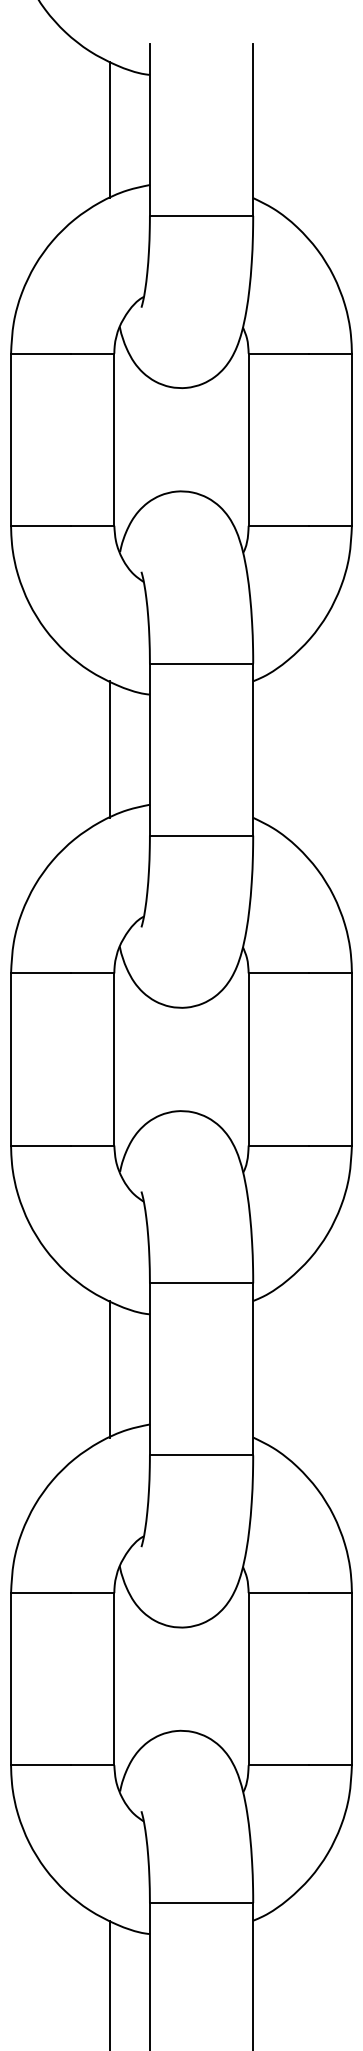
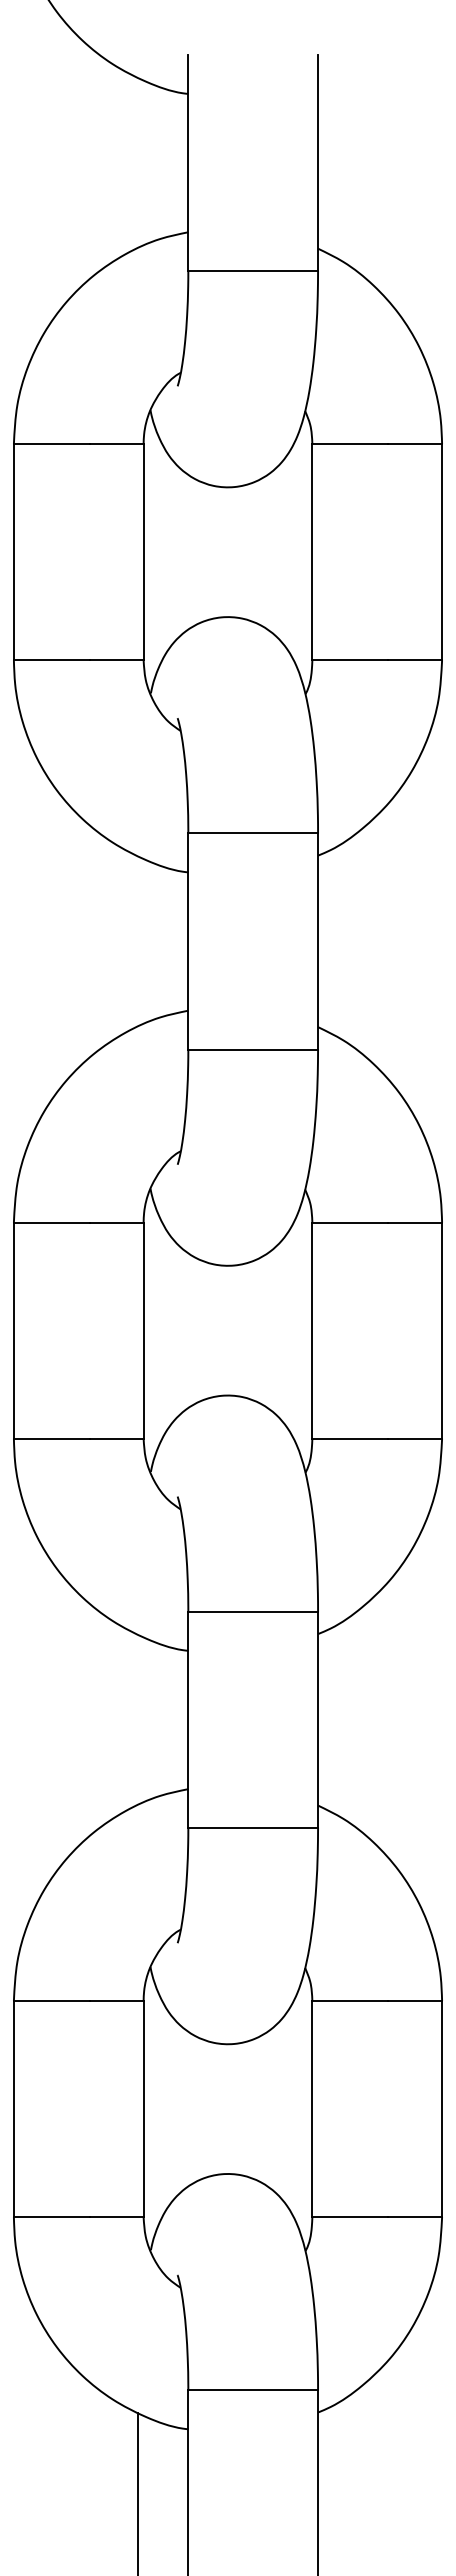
line: (109, 129) -> (137, 162), removed
line: (109, 749) -> (137, 941), removed
line: (109, 1369) -> (137, 1719), removed

